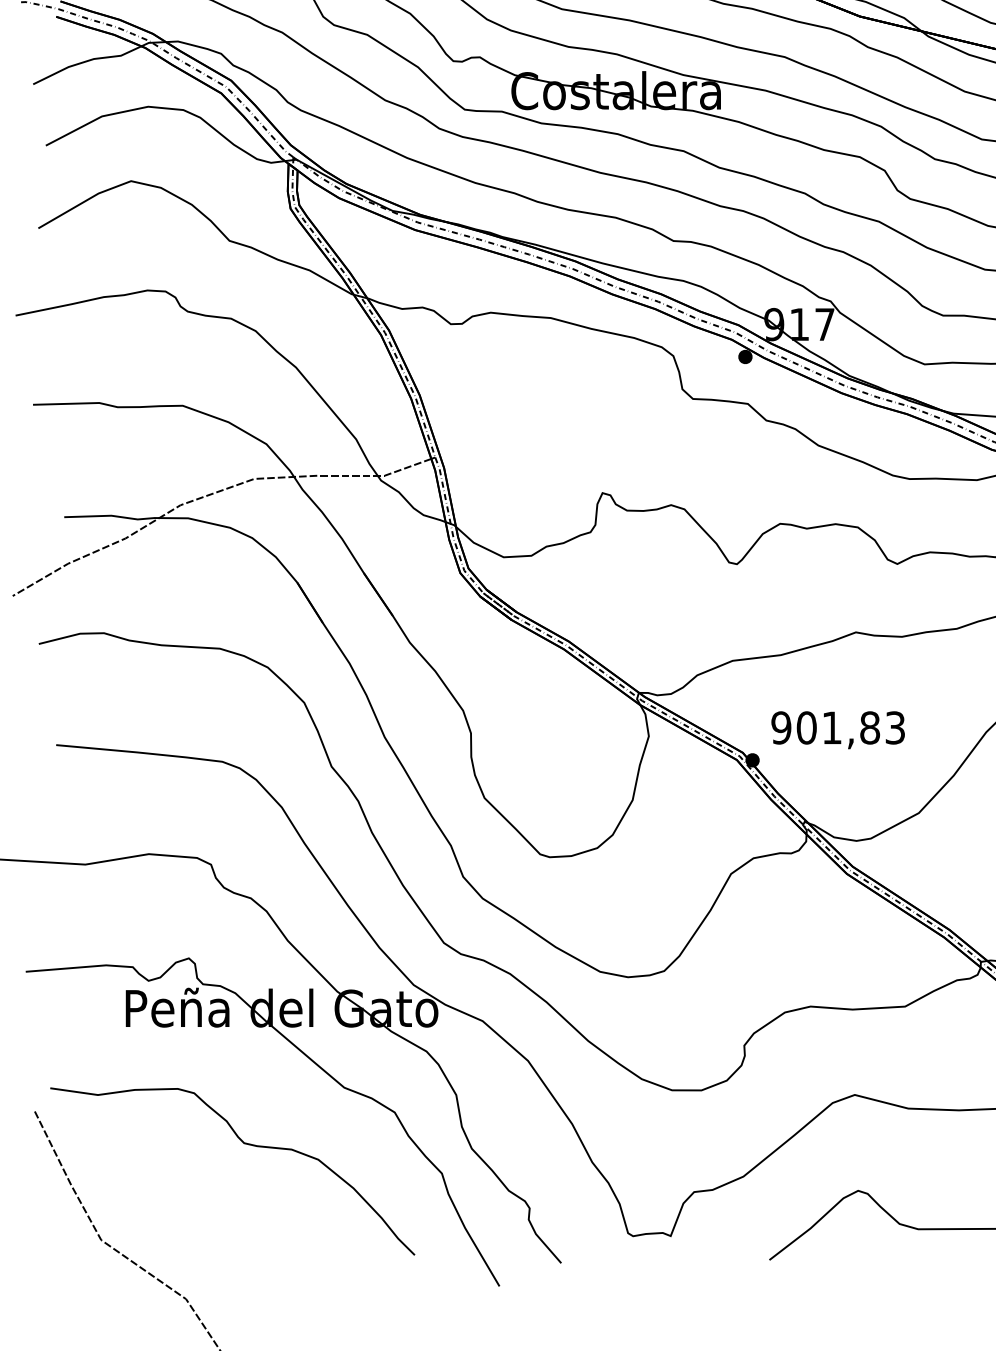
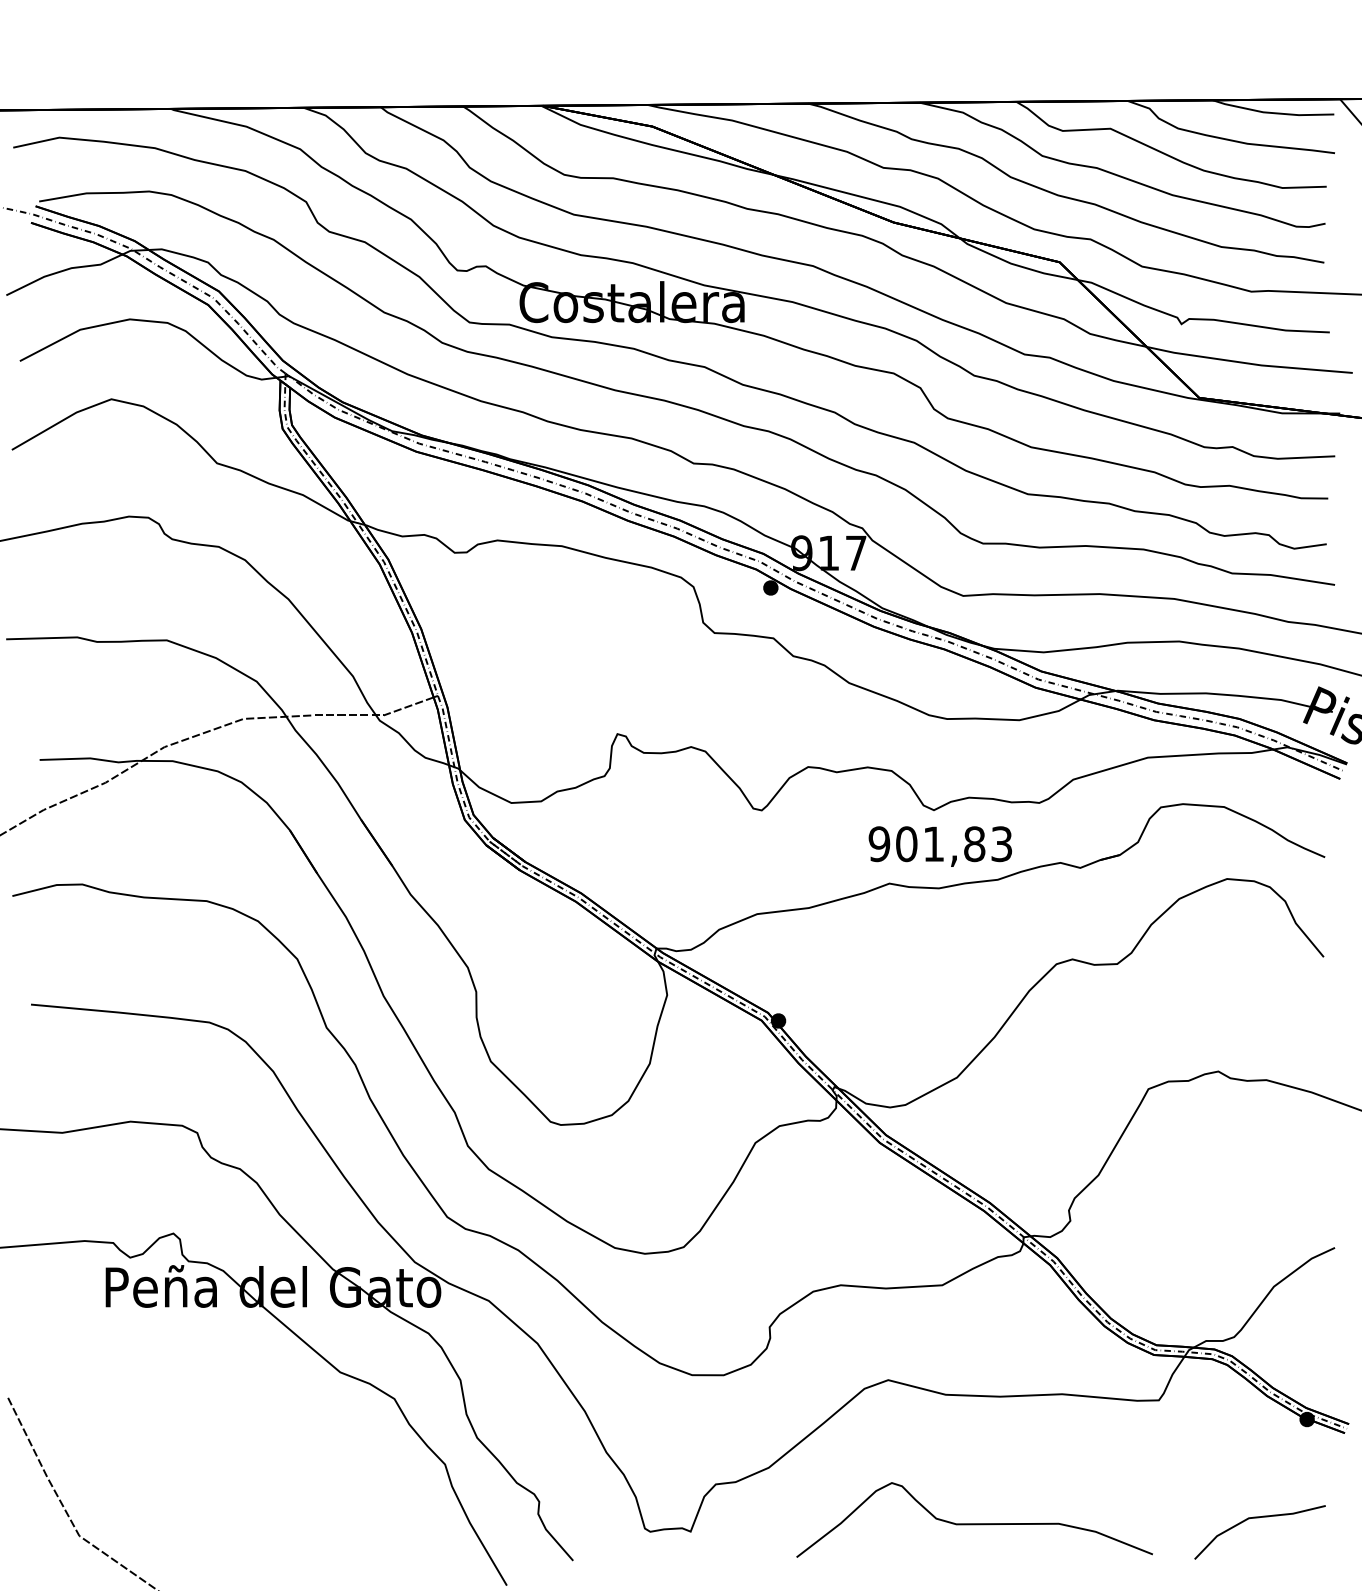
text: (837, 730) -> (939, 846), moved
curve: (245, 1144) -> (234, 1433), removed

